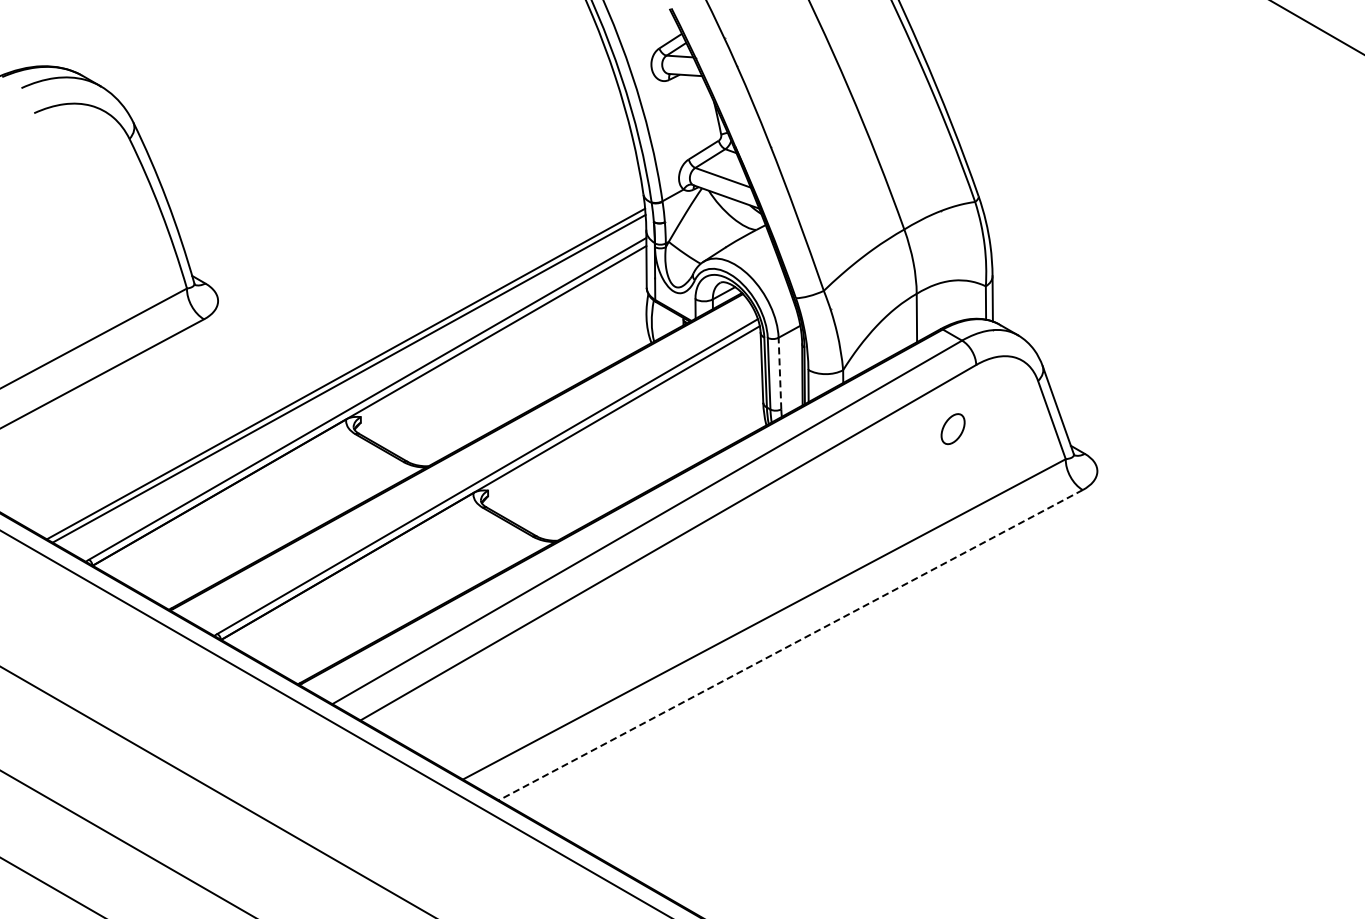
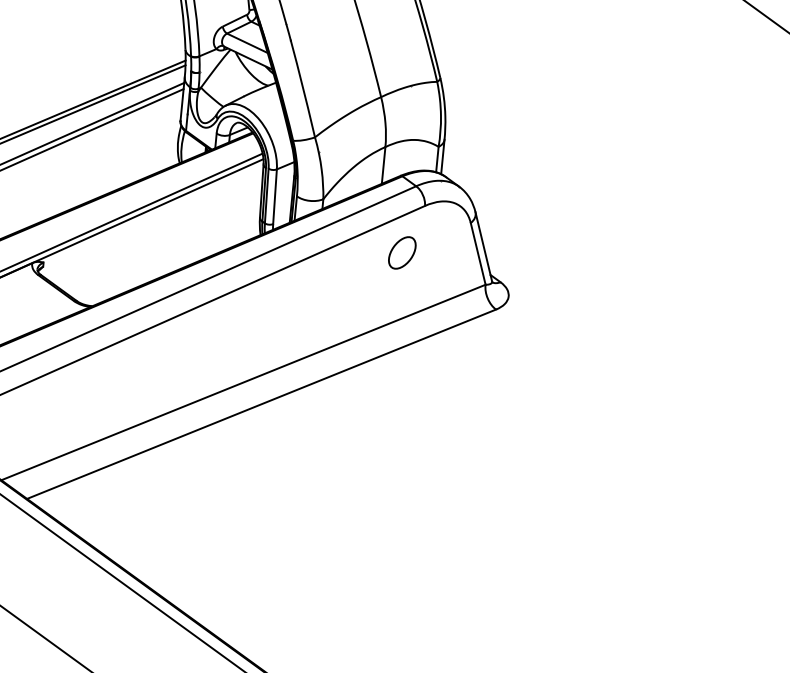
line: (779, 373) -> (274, 196), dashed -> solid
part: (952, 428) -> (401, 252), size x1.43
line: (790, 645) -> (261, 404), dashed -> solid

